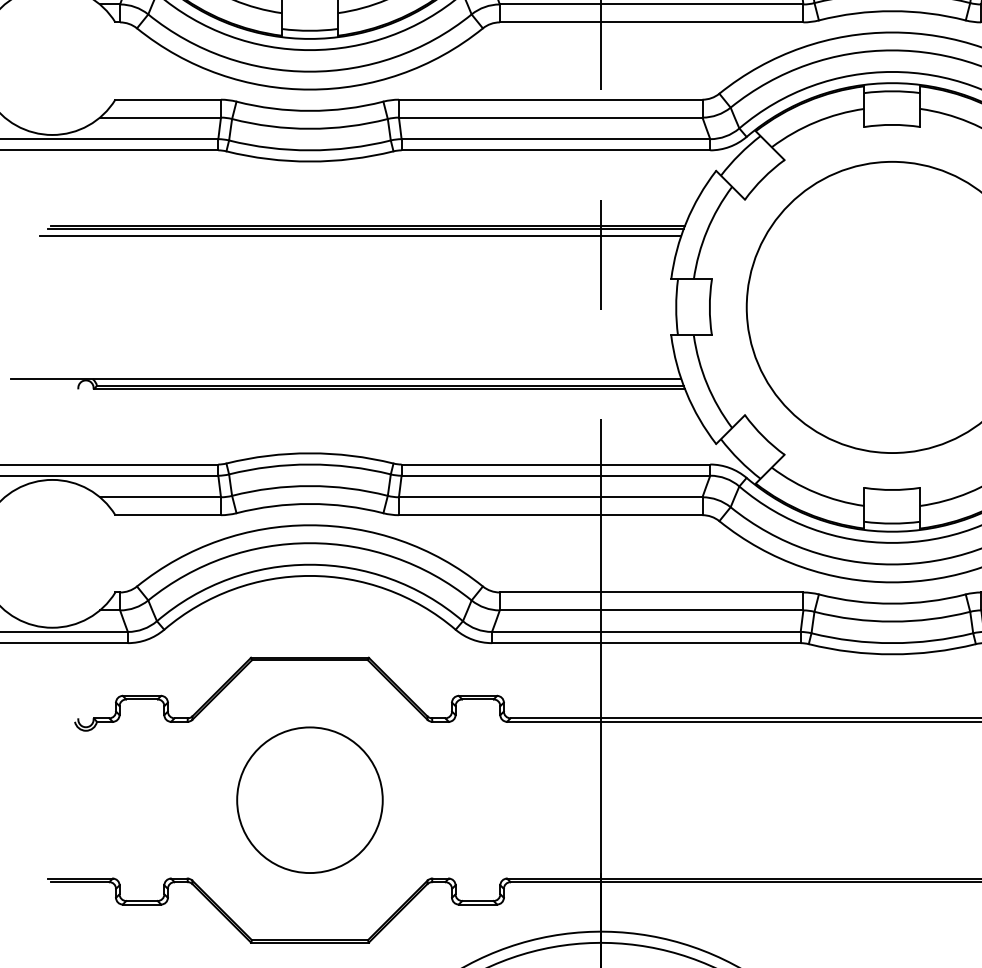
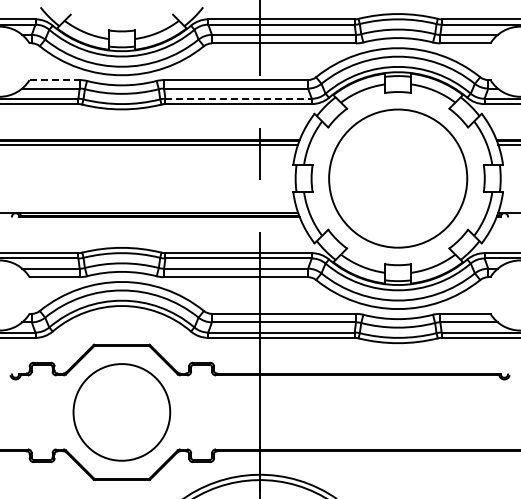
line: (170, 100) -> (55, 80), solid -> dashed
line: (557, 138) -> (239, 98), solid -> dashed
circle: (309, 798) -> (121, 411), size x1.4

